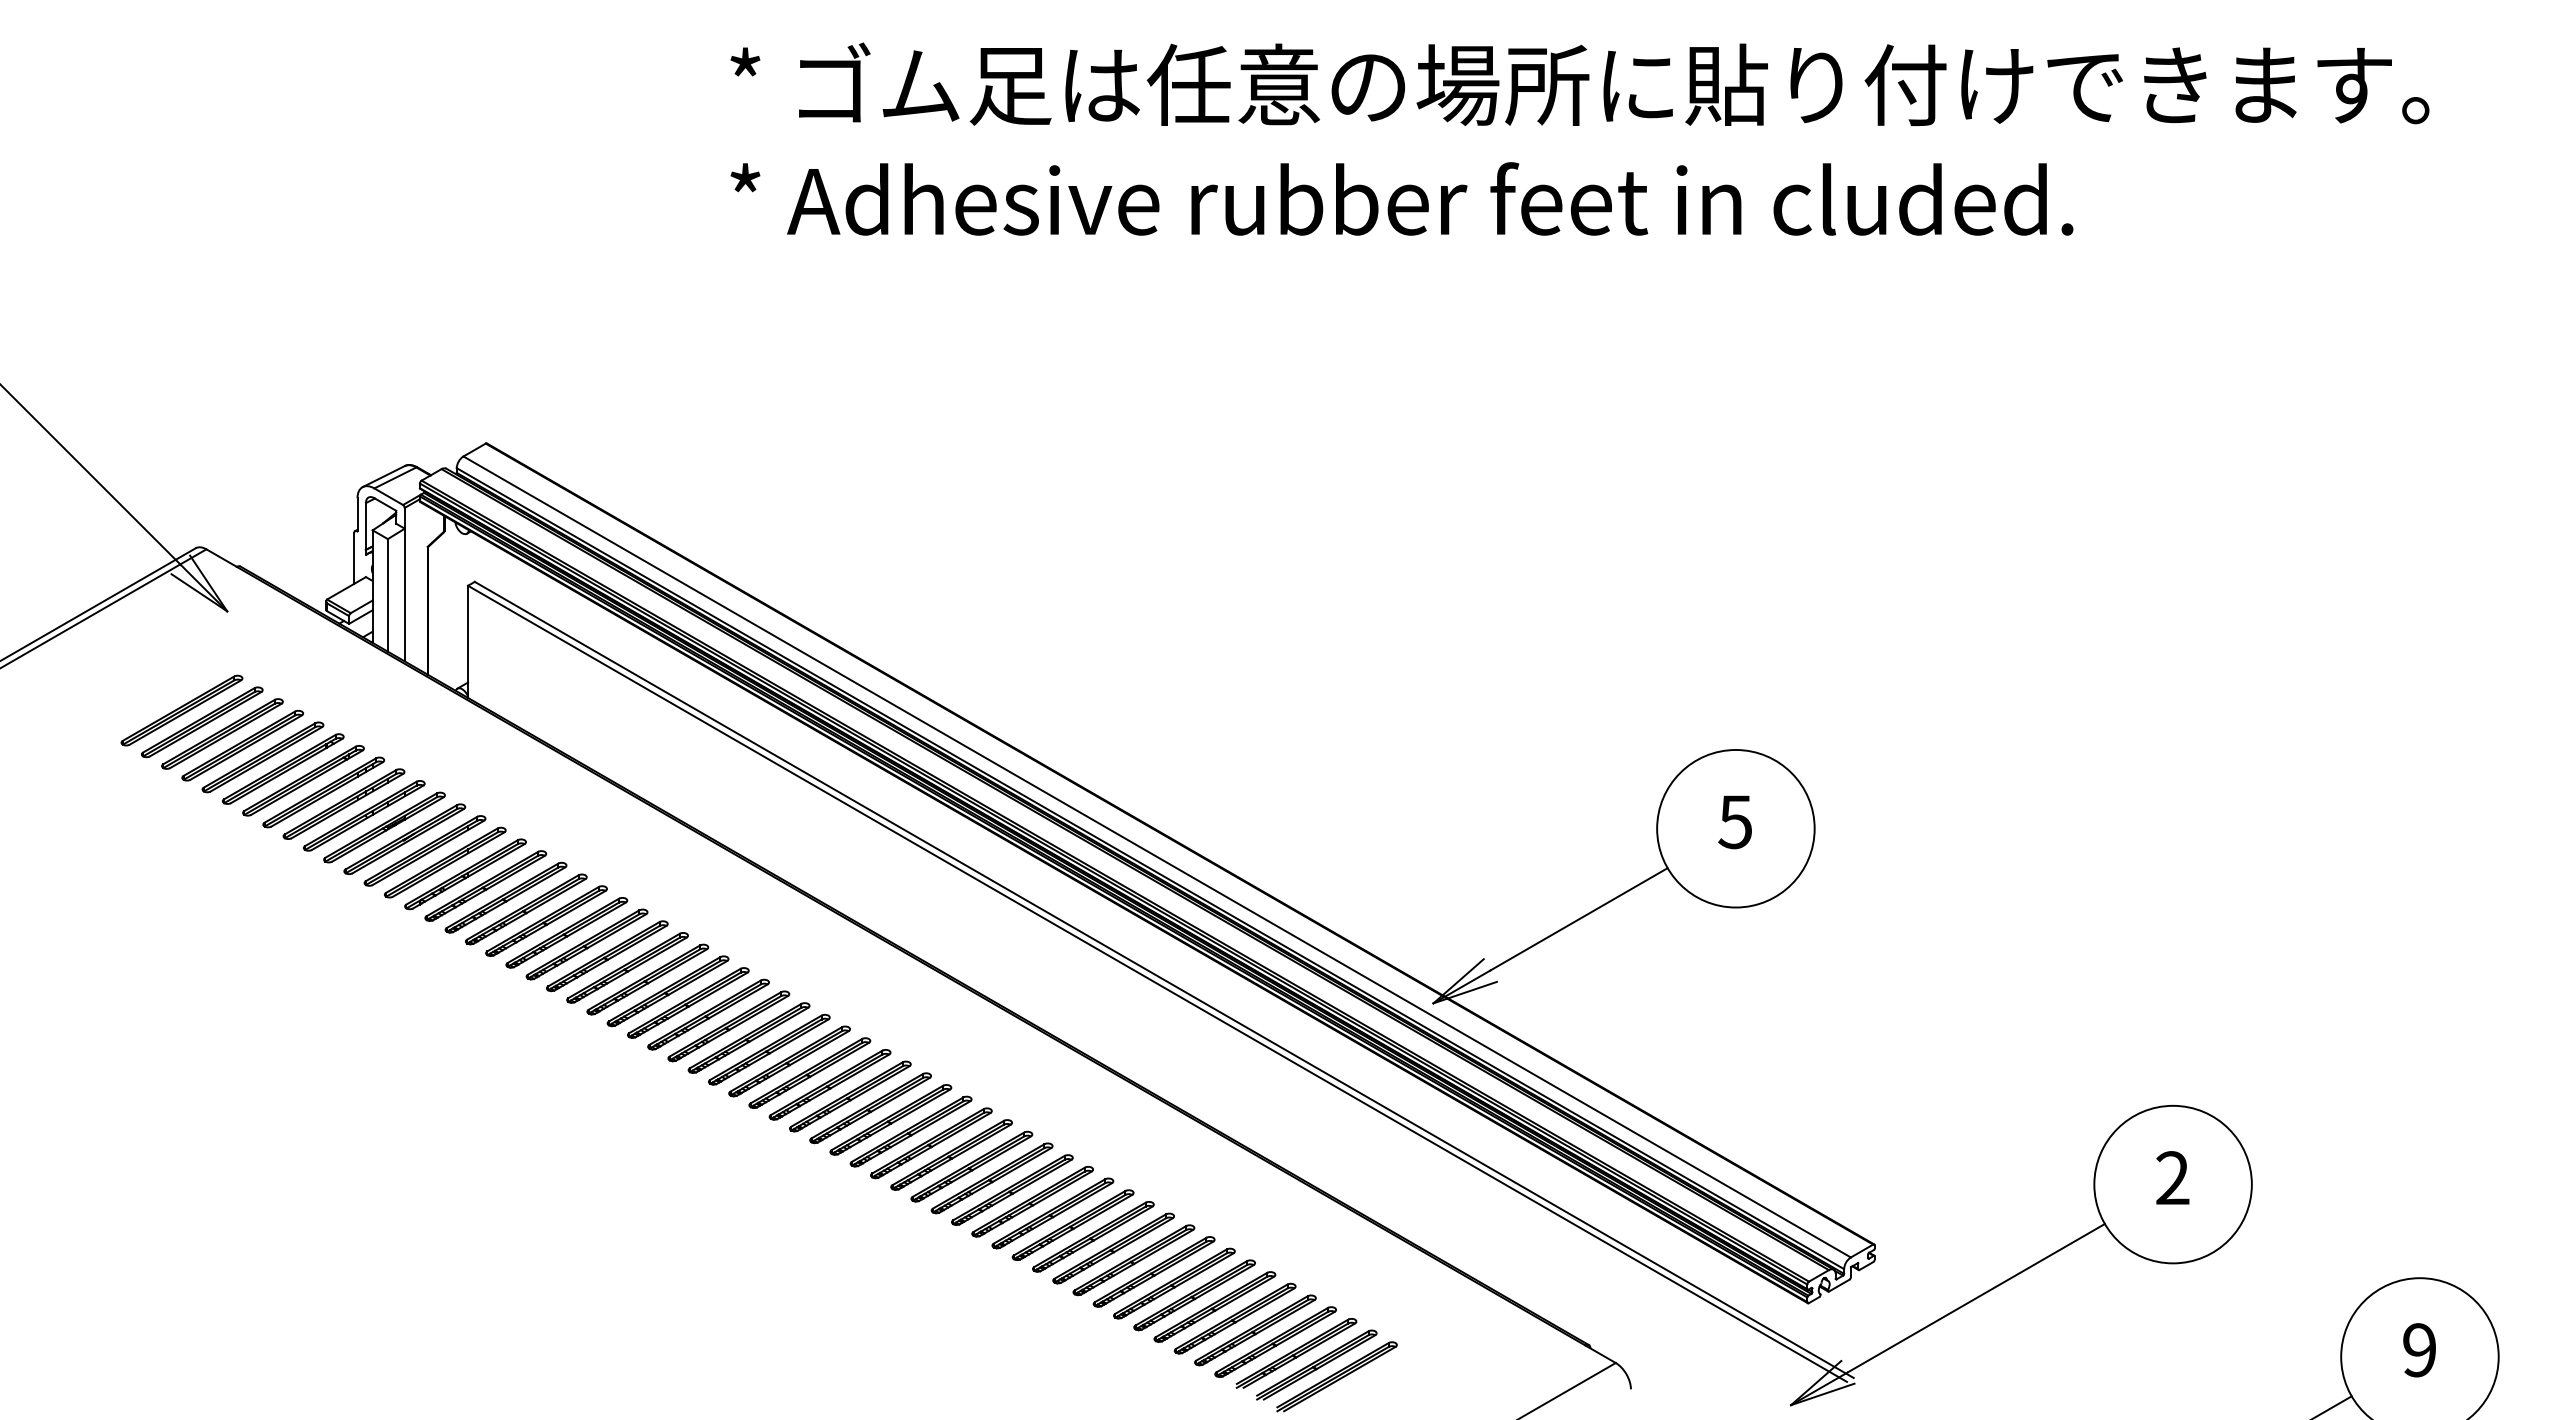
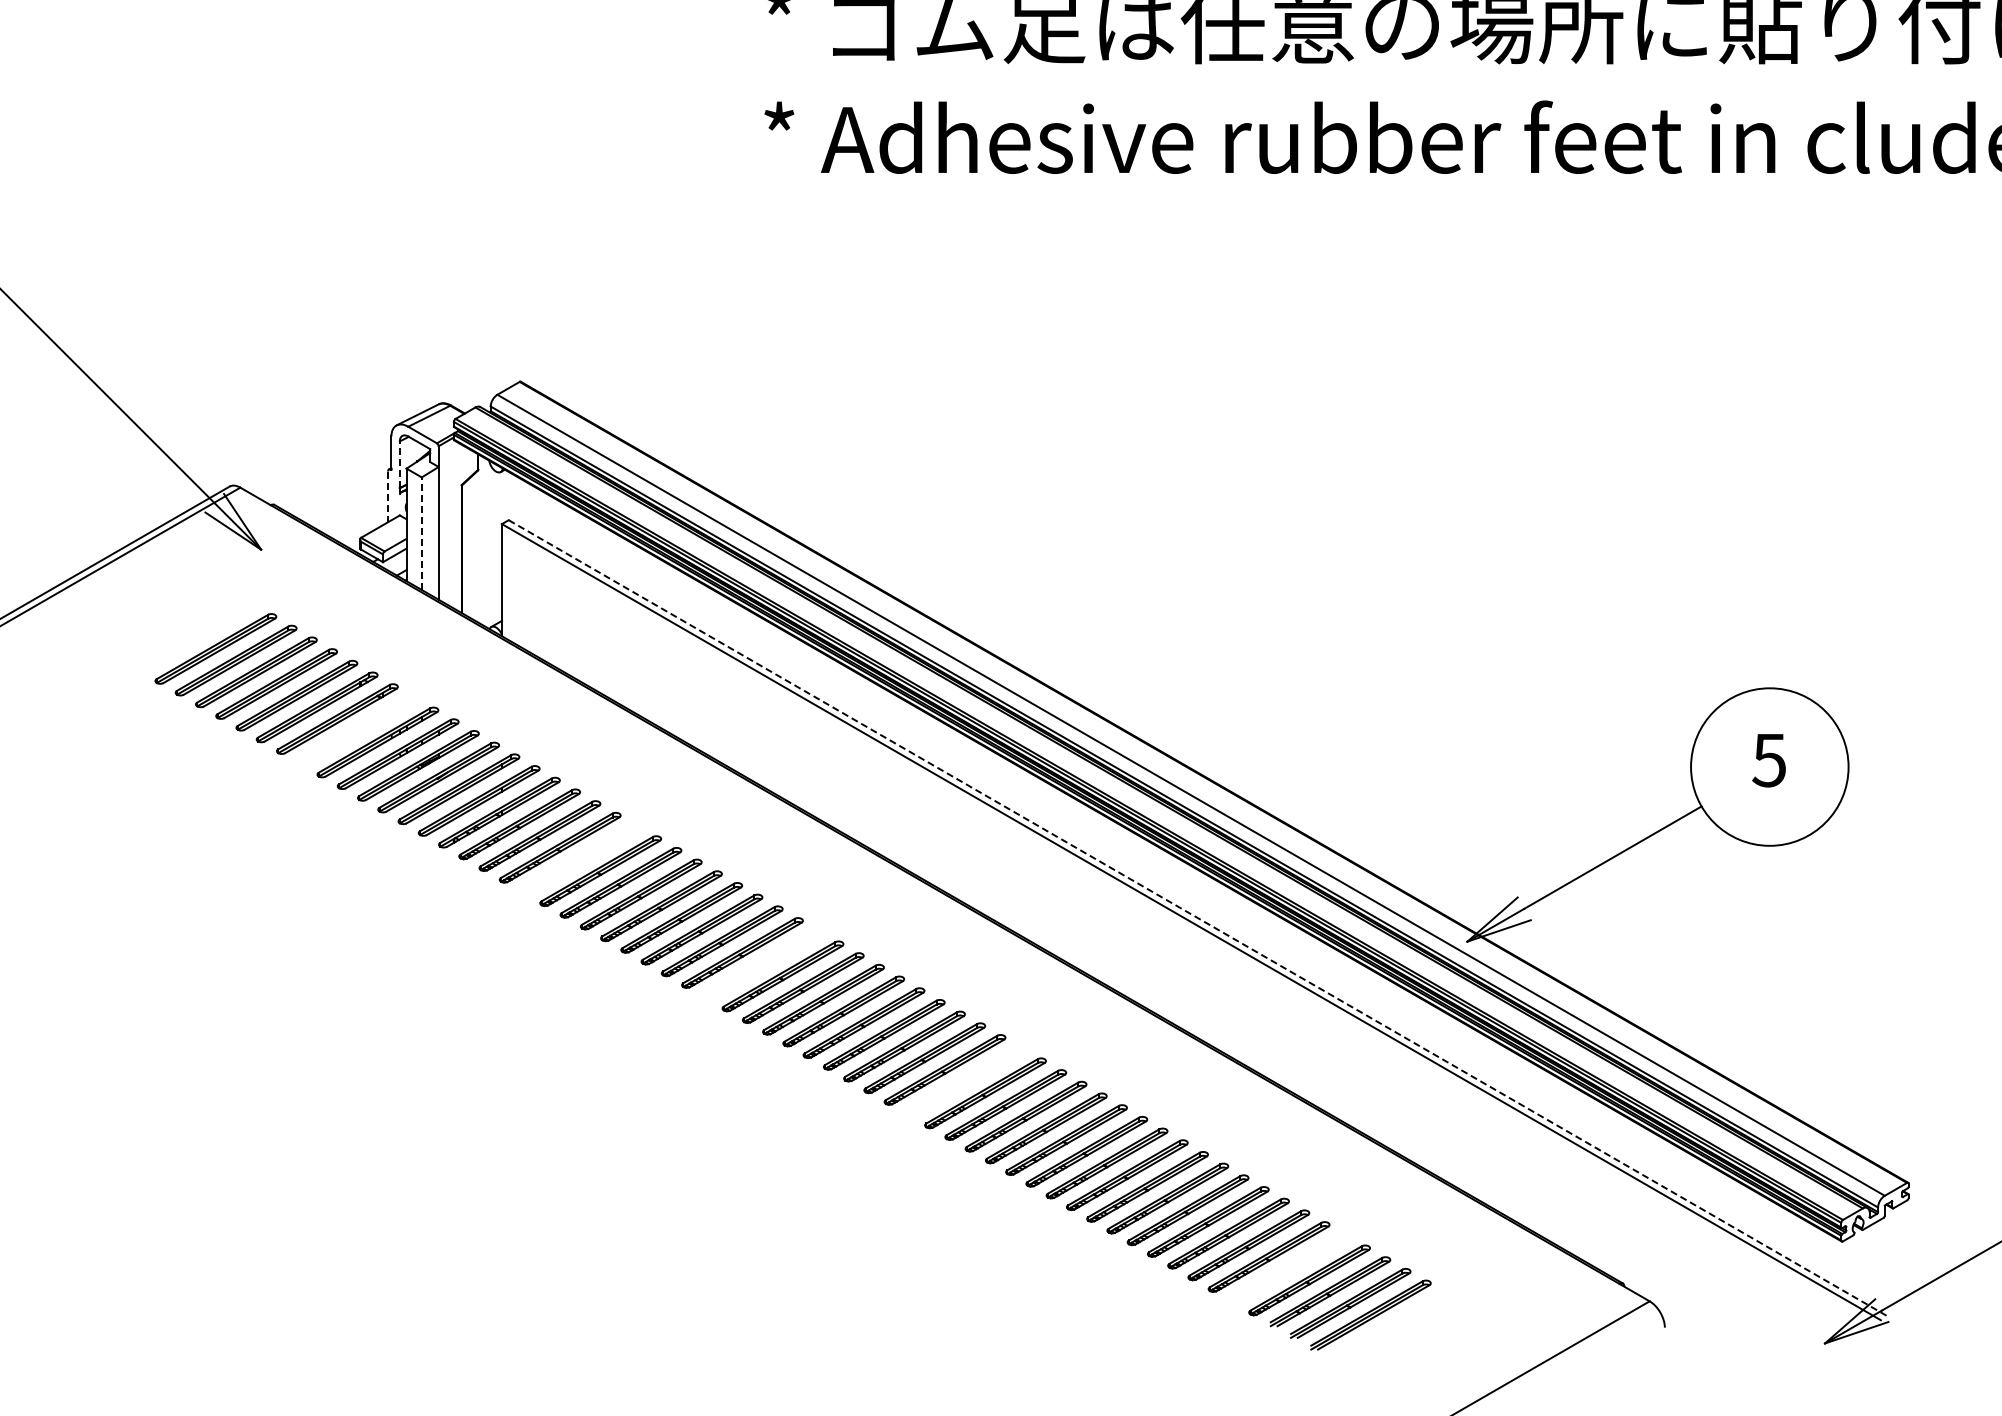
line: (365, 525) -> (399, 463), solid -> dashed
line: (354, 559) -> (388, 497), solid -> dashed
line: (387, 594) -> (421, 532), solid -> dashed
part: (323, 792) -> (357, 730), removed
part: (546, 920) -> (580, 858), removed
line: (1164, 980) -> (1198, 918), solid -> dashed
part: (728, 1026) -> (762, 964), removed
part: (931, 1143) -> (965, 1081), removed
part: (1255, 1330) -> (1289, 1268), removed

